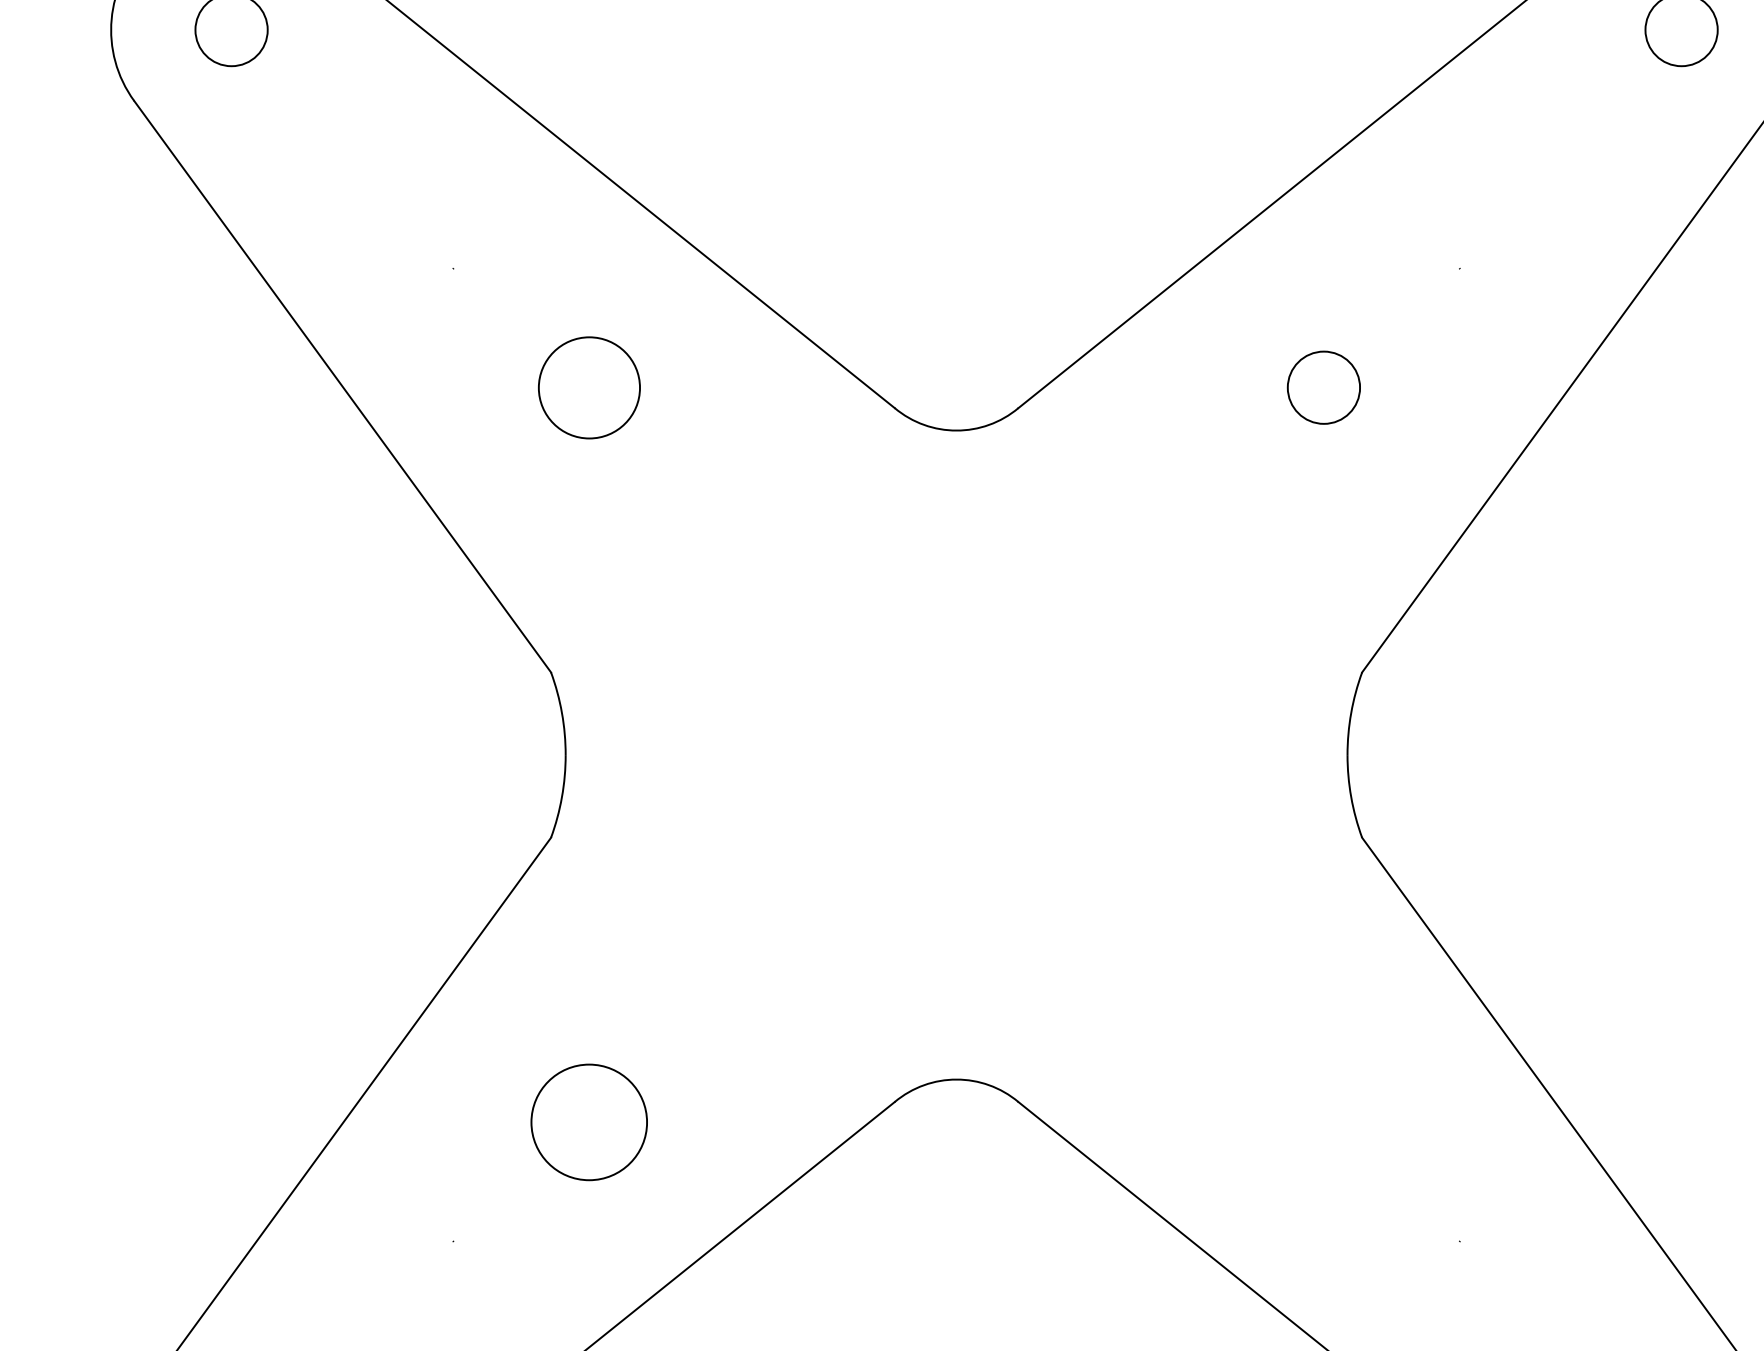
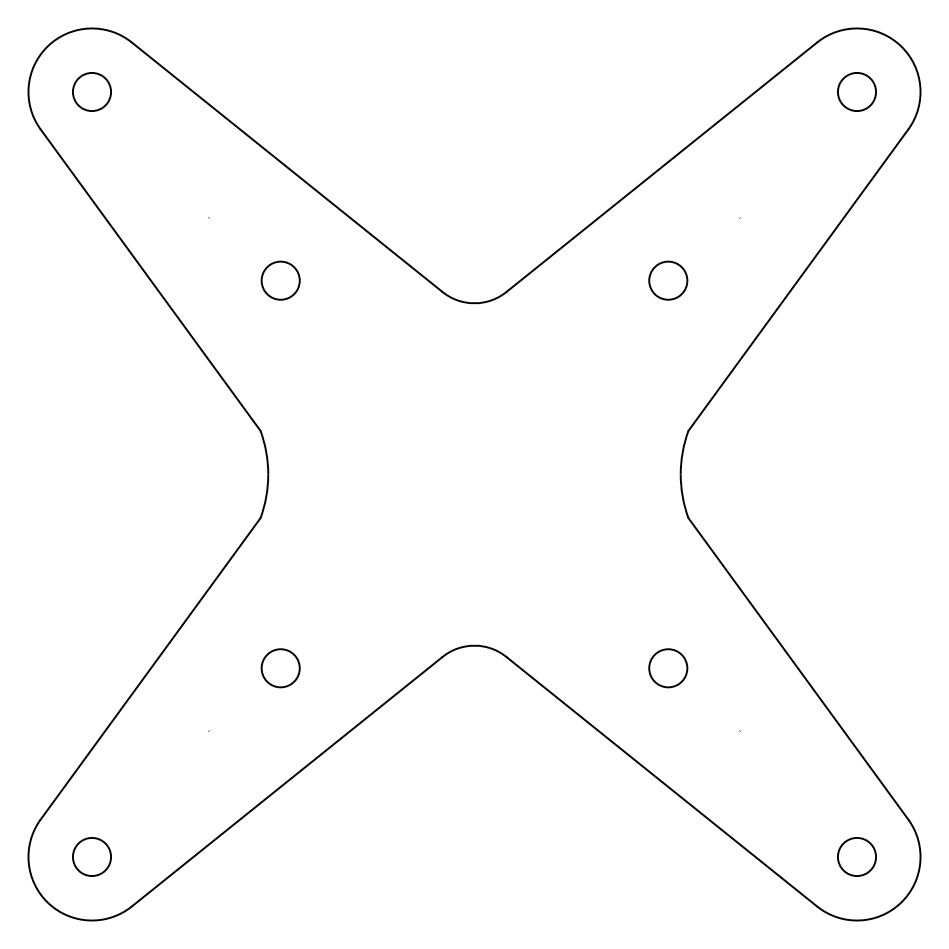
circle: (588, 387) -> (280, 280), size x0.71
circle: (588, 1122) -> (280, 668), size x0.62
circle: (1324, 1122) -> (668, 668), added

